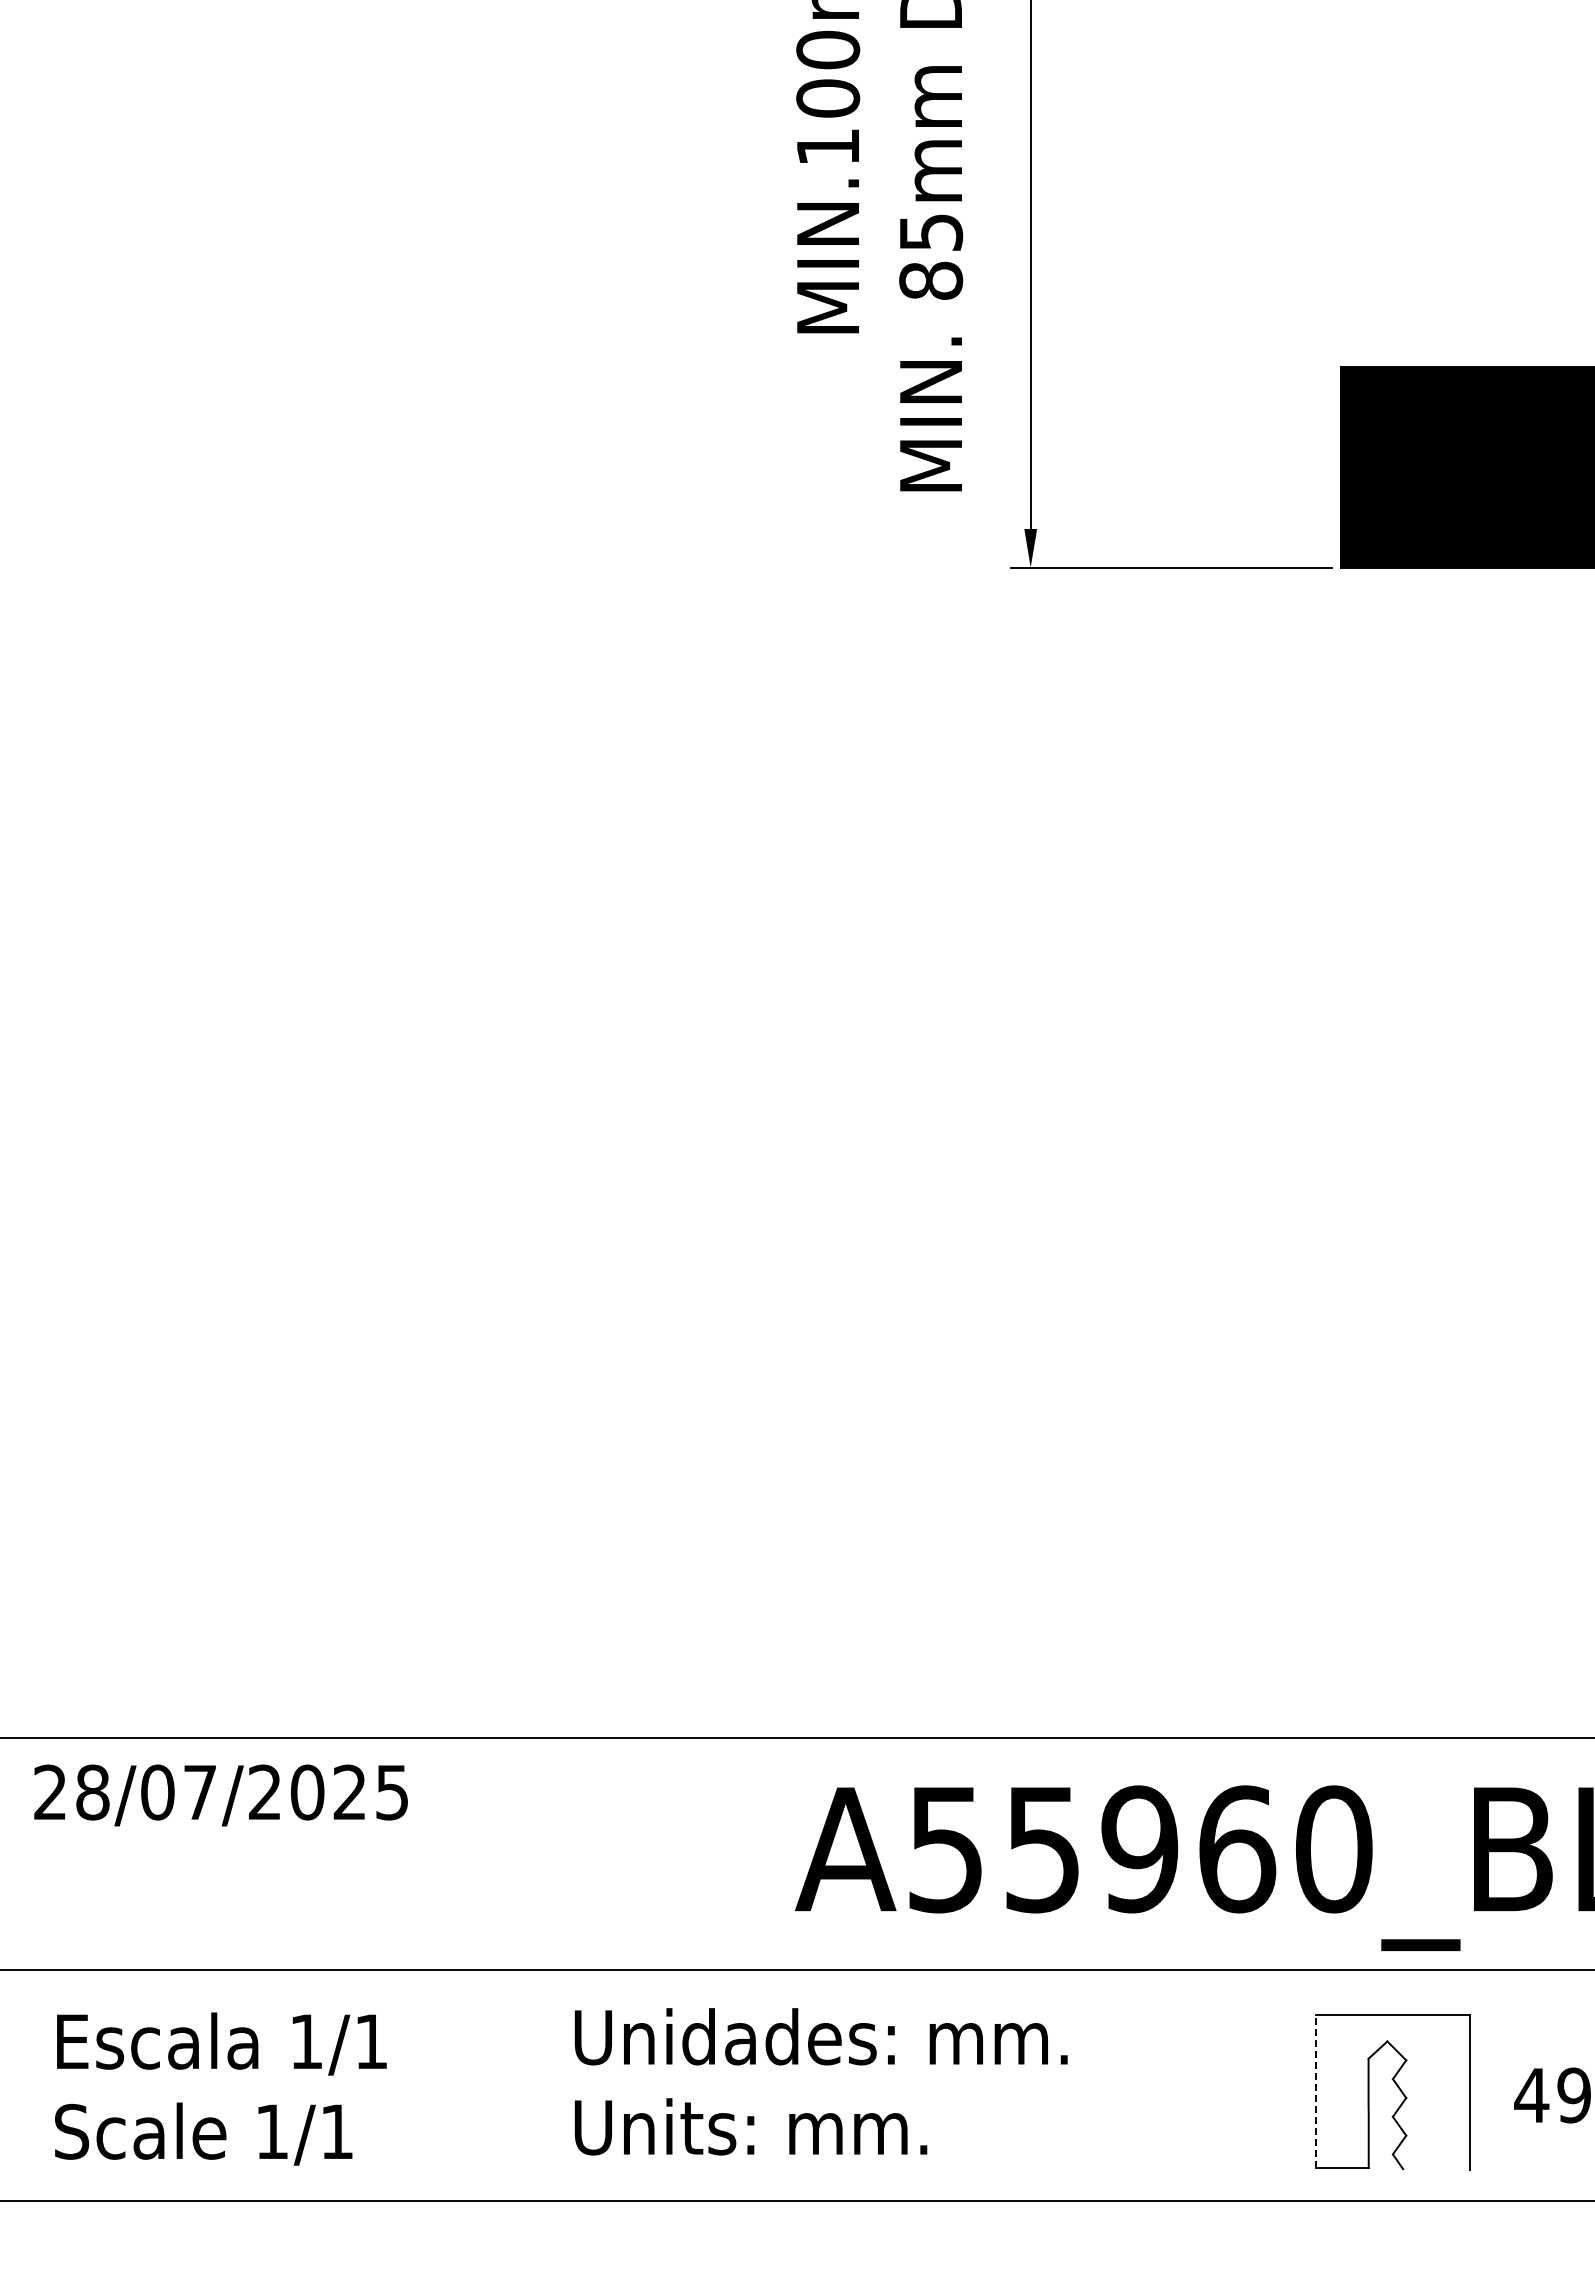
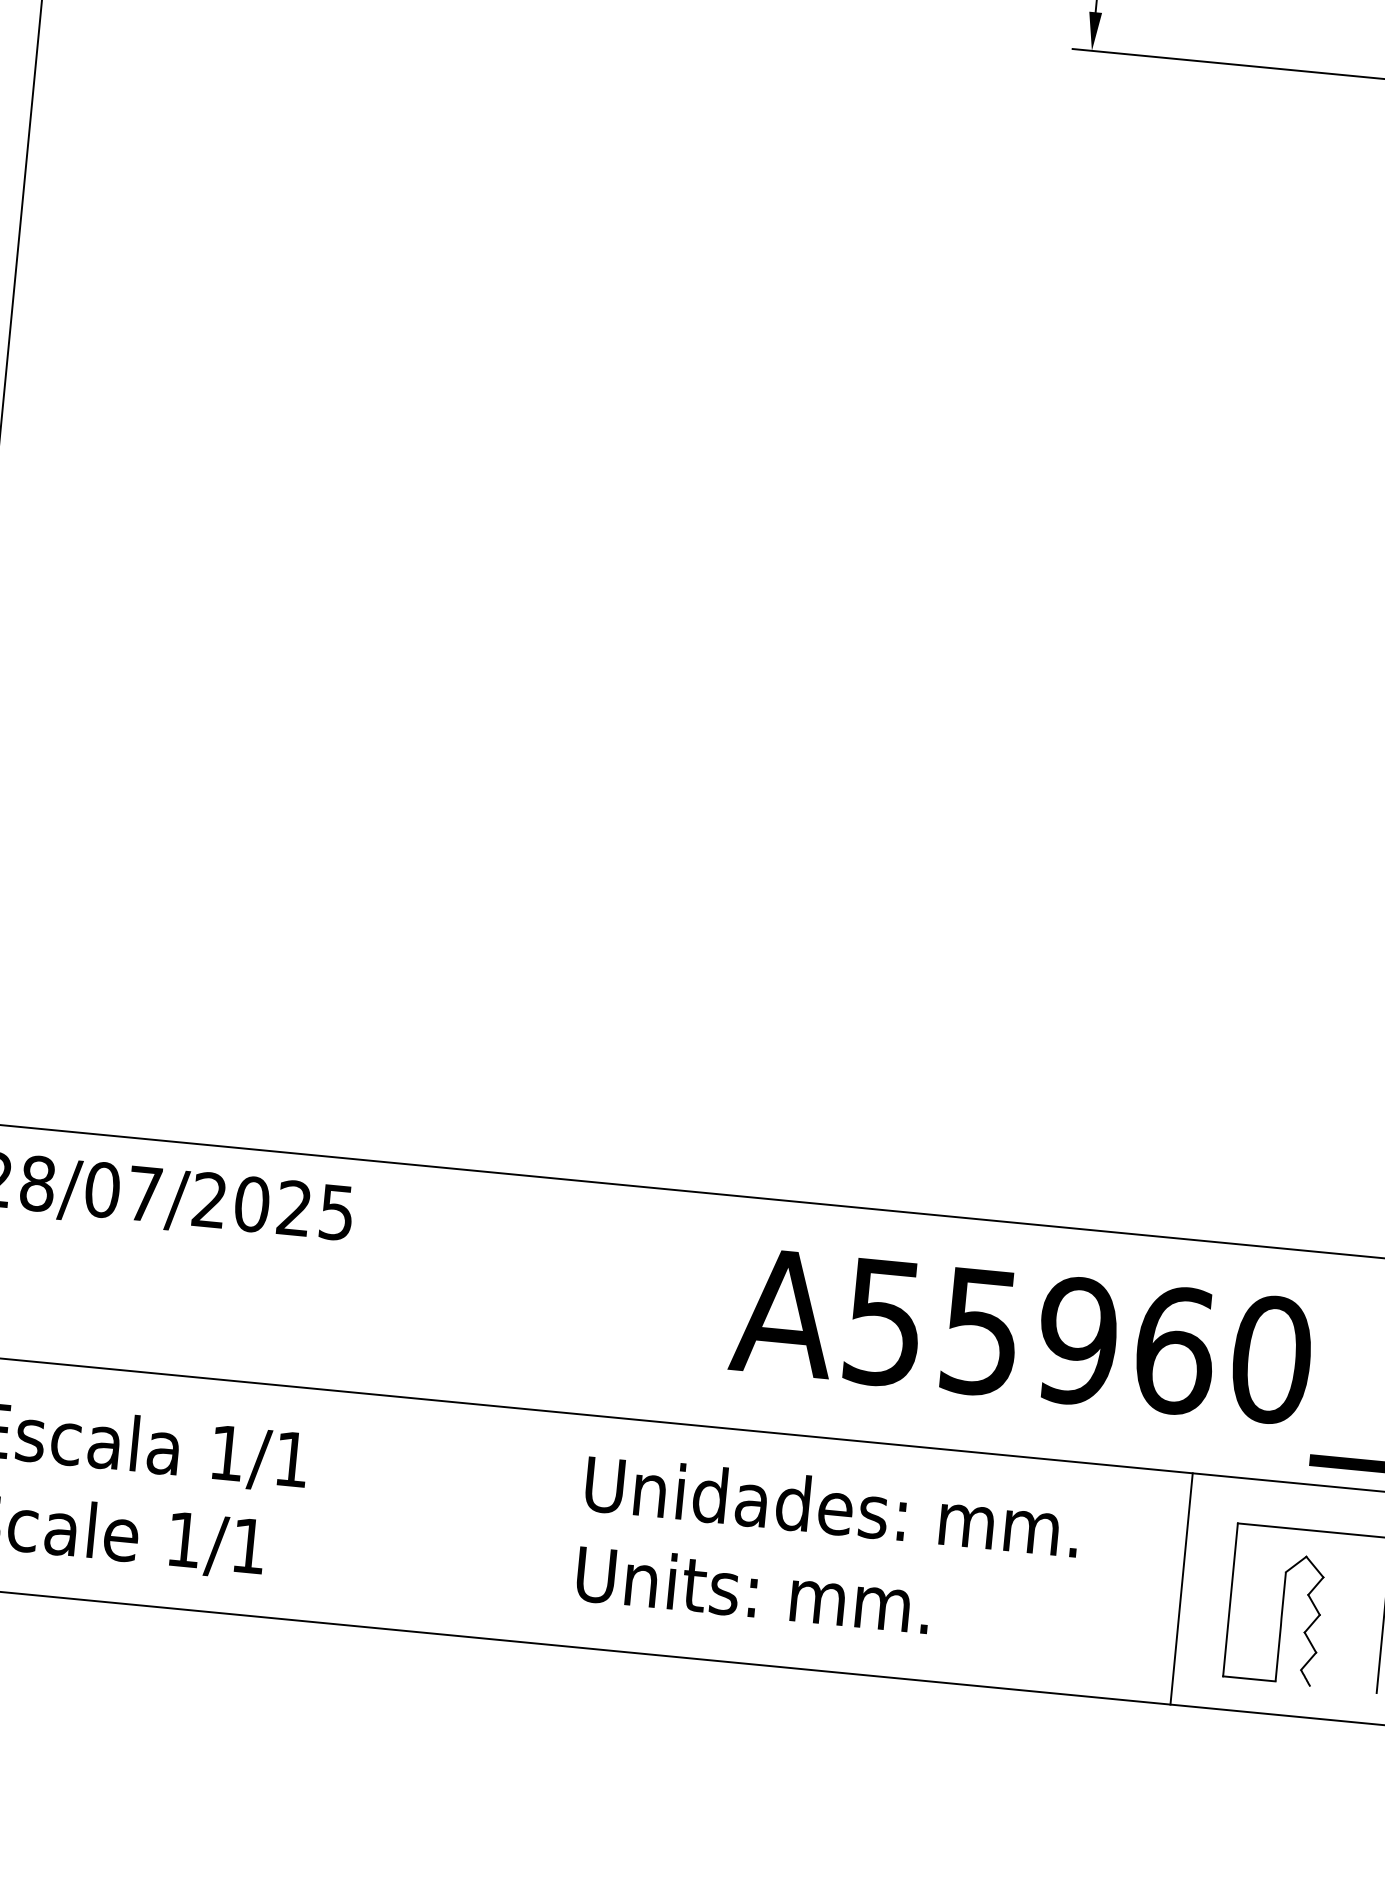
text: (820, 2081) -> (827, 1550), moved
line: (1266, 2085) -> (1181, 1589), added
line: (1316, 2091) -> (1230, 1599), dashed -> solid

